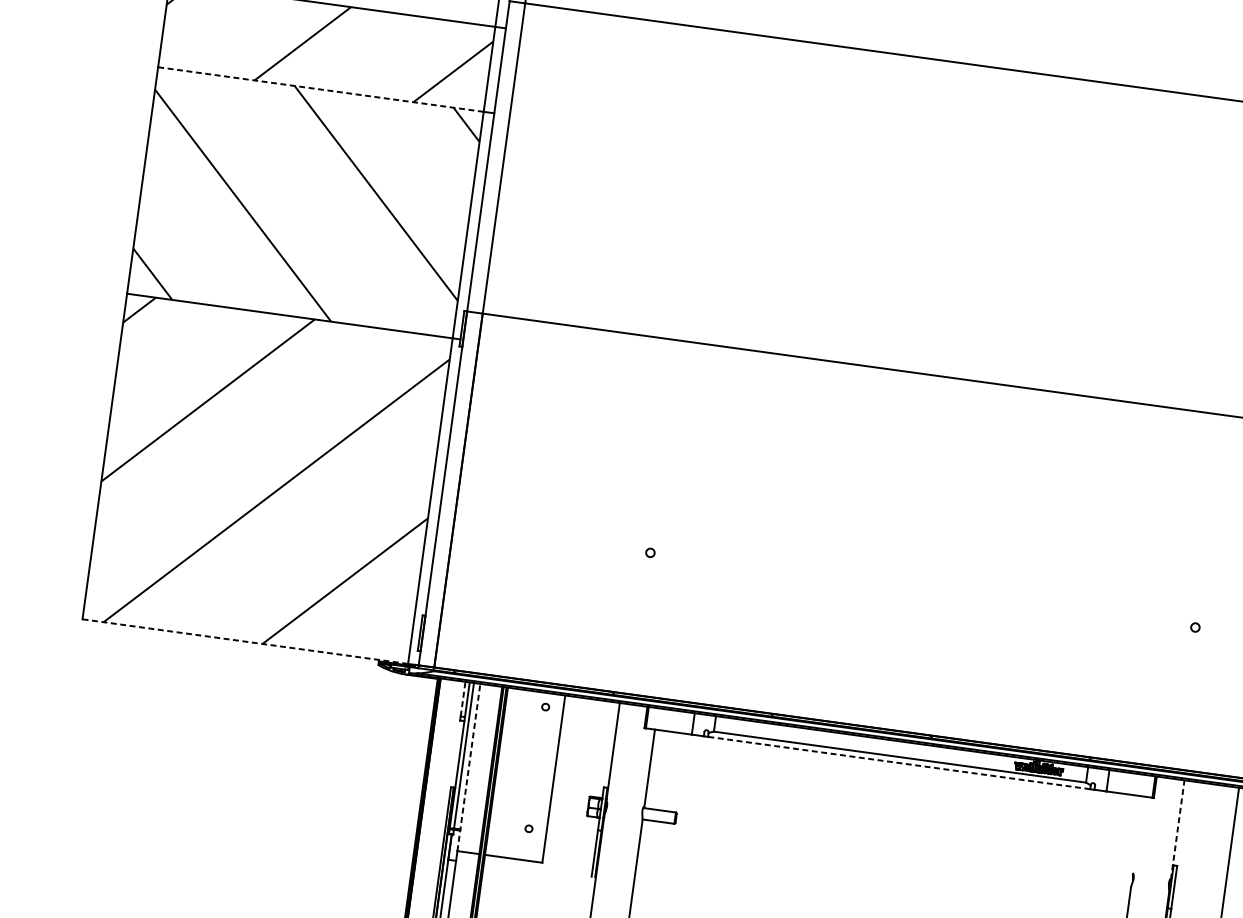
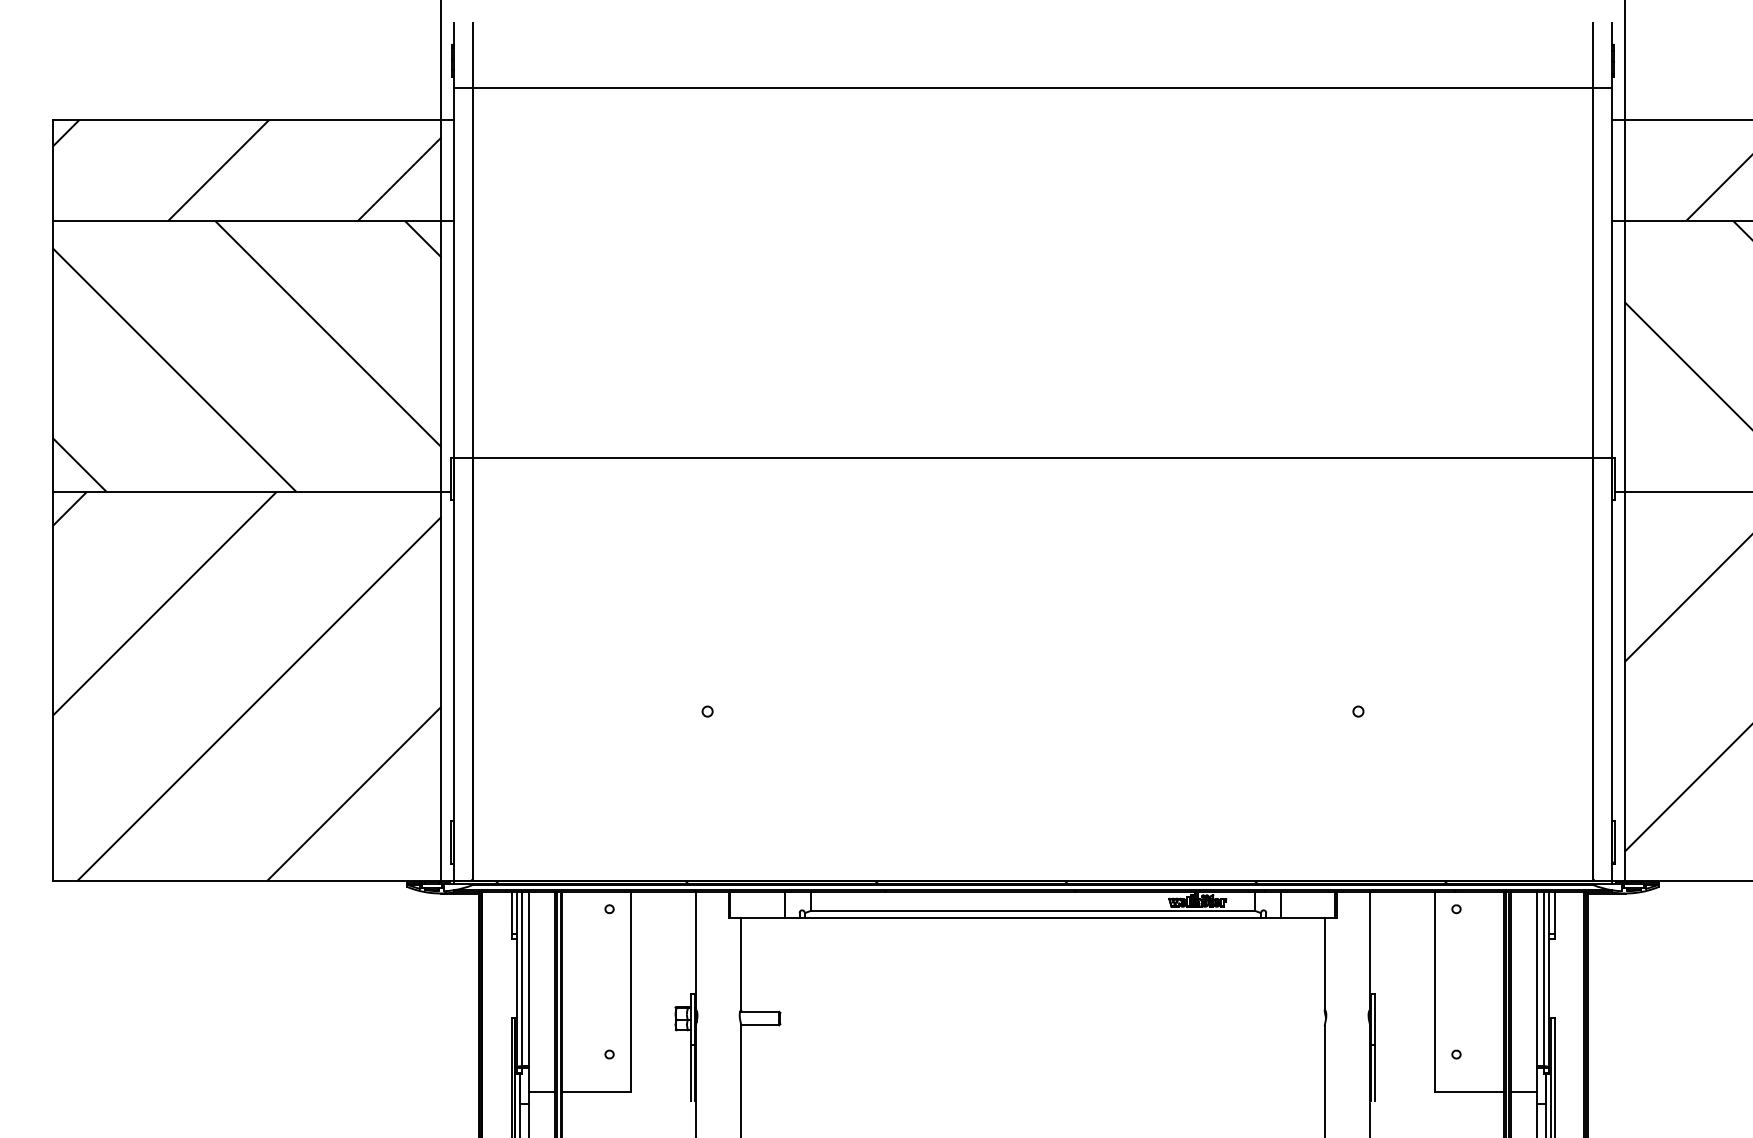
line: (320, 89) -> (246, 221), dashed -> solid
line: (244, 641) -> (246, 880), dashed -> solid
line: (463, 699) -> (511, 913), dashed -> solid
line: (898, 762) -> (1032, 917), dashed -> solid
line: (469, 767) -> (529, 992), dashed -> solid
line: (1177, 829) -> (1370, 951), dashed -> solid
line: (1138, 834) -> (1324, 963), added

